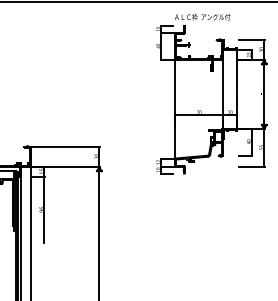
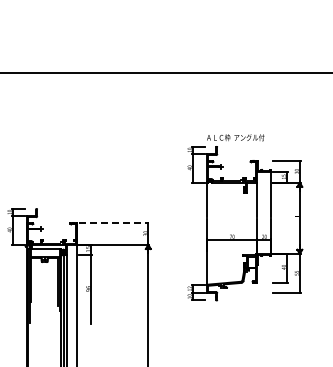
part: (212, 93) -> (245, 217), moved
line: (66, 146) -> (114, 223), solid -> dashed

